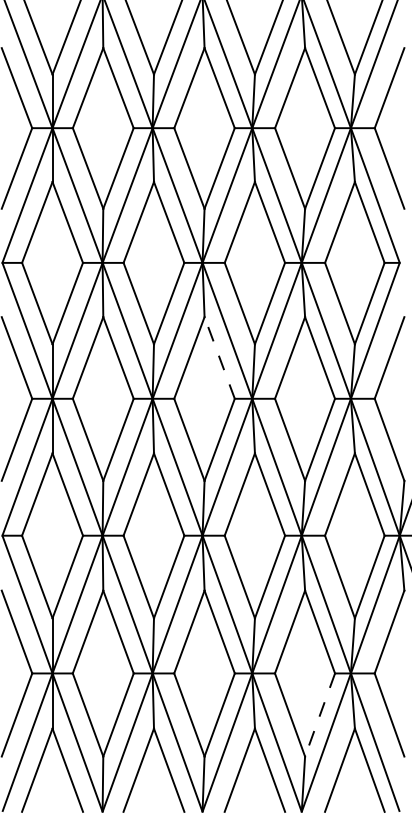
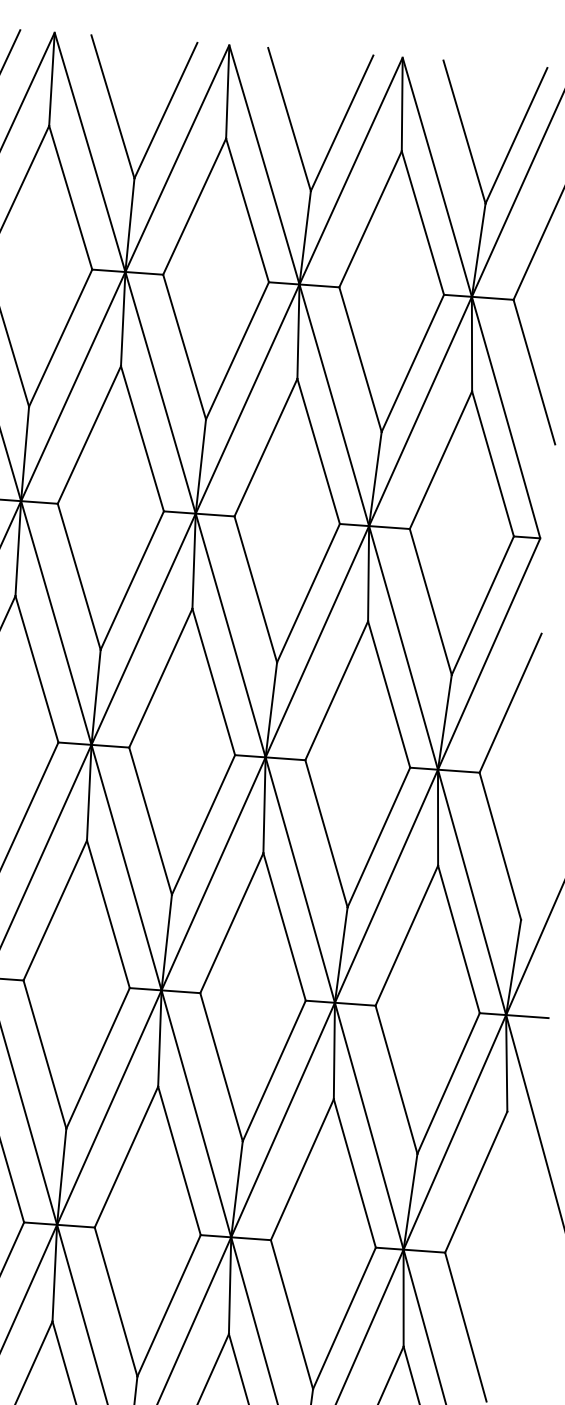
line: (219, 357) -> (213, 681), dashed -> solid
line: (319, 715) -> (343, 1319), dashed -> solid

